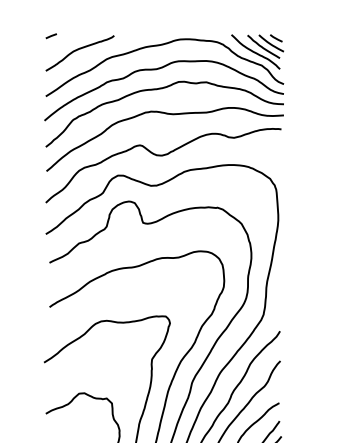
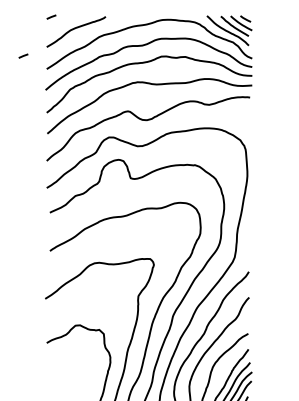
line: (18, 80) -> (23, 55), added

